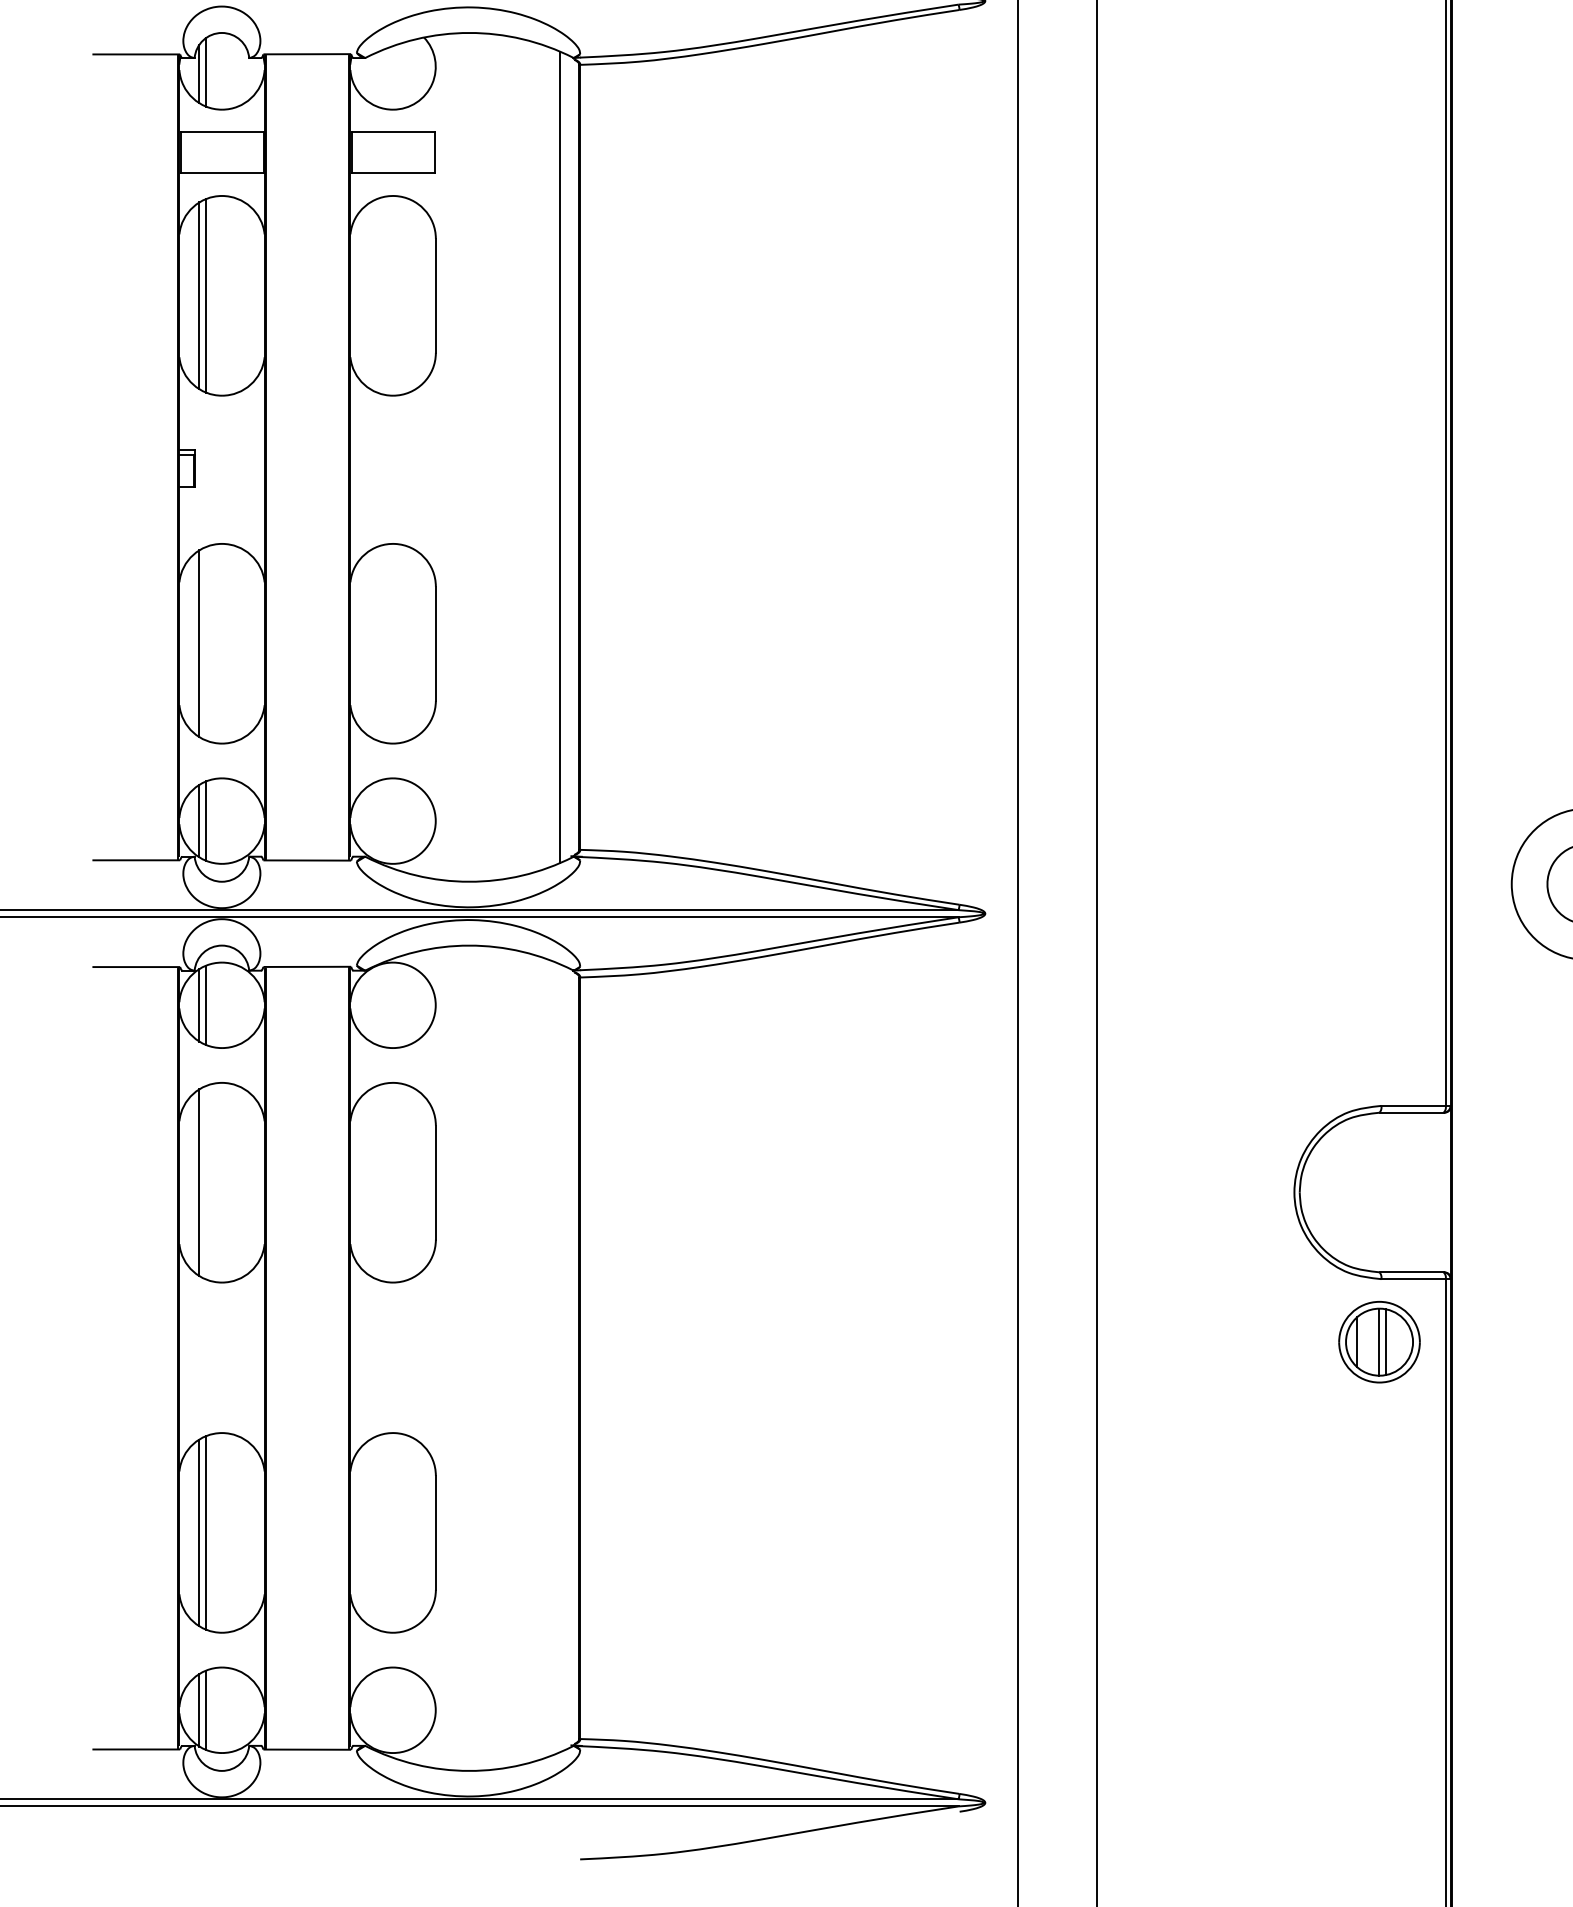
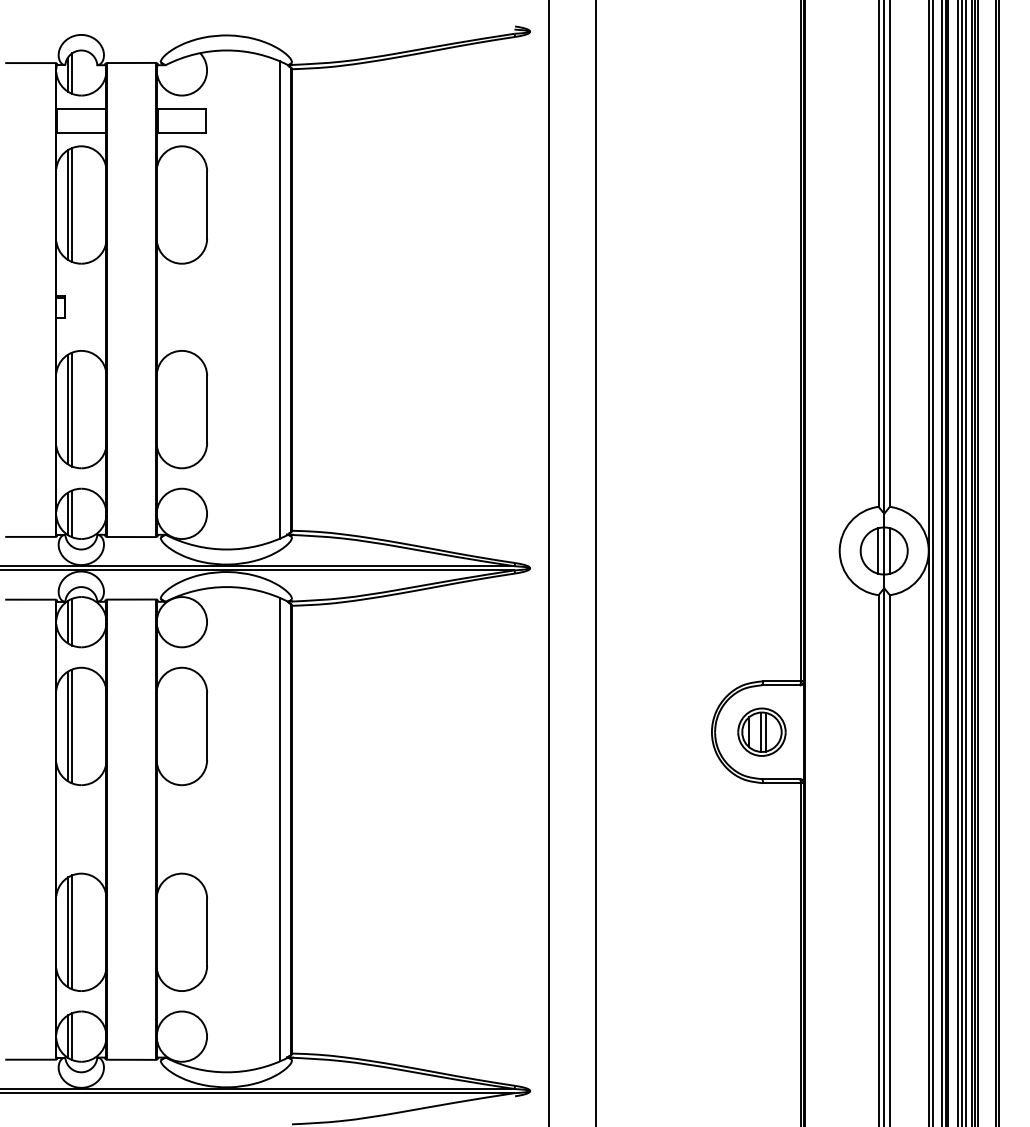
line: (206, 643) -> (72, 409), added
line: (206, 1182) -> (72, 726), added
part: (1378, 1340) -> (761, 731), moved
line: (560, 1357) -> (280, 829), added

